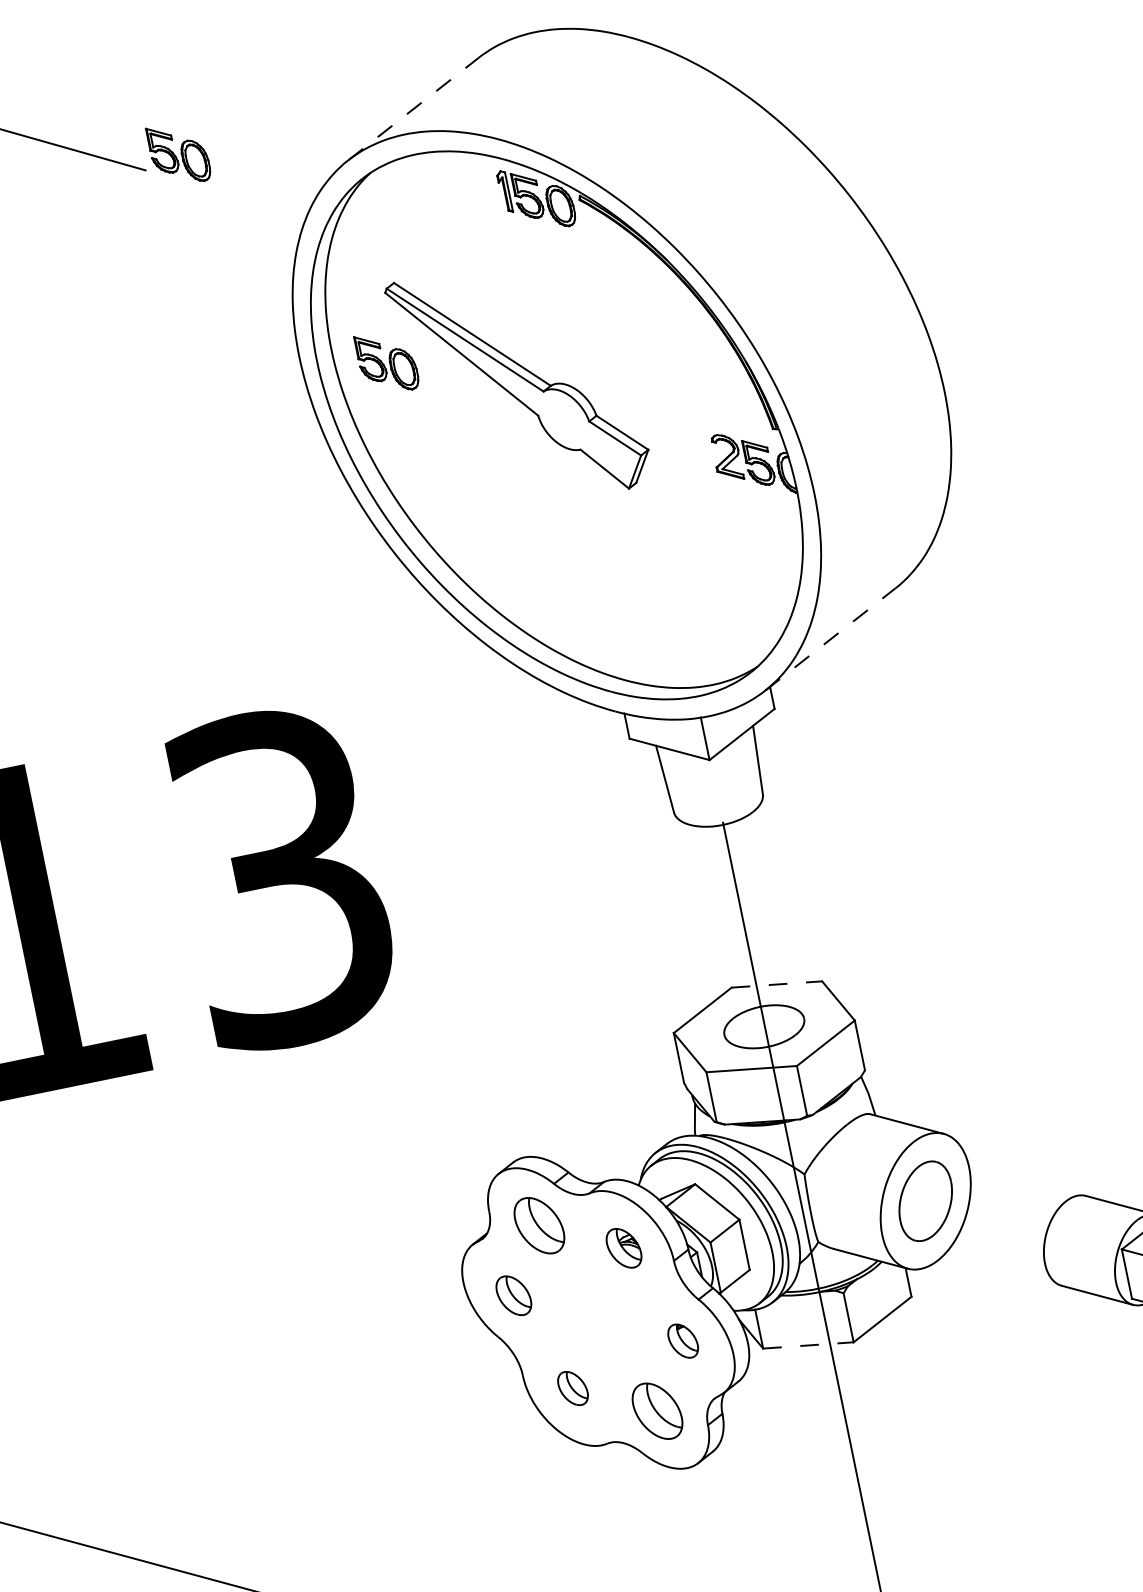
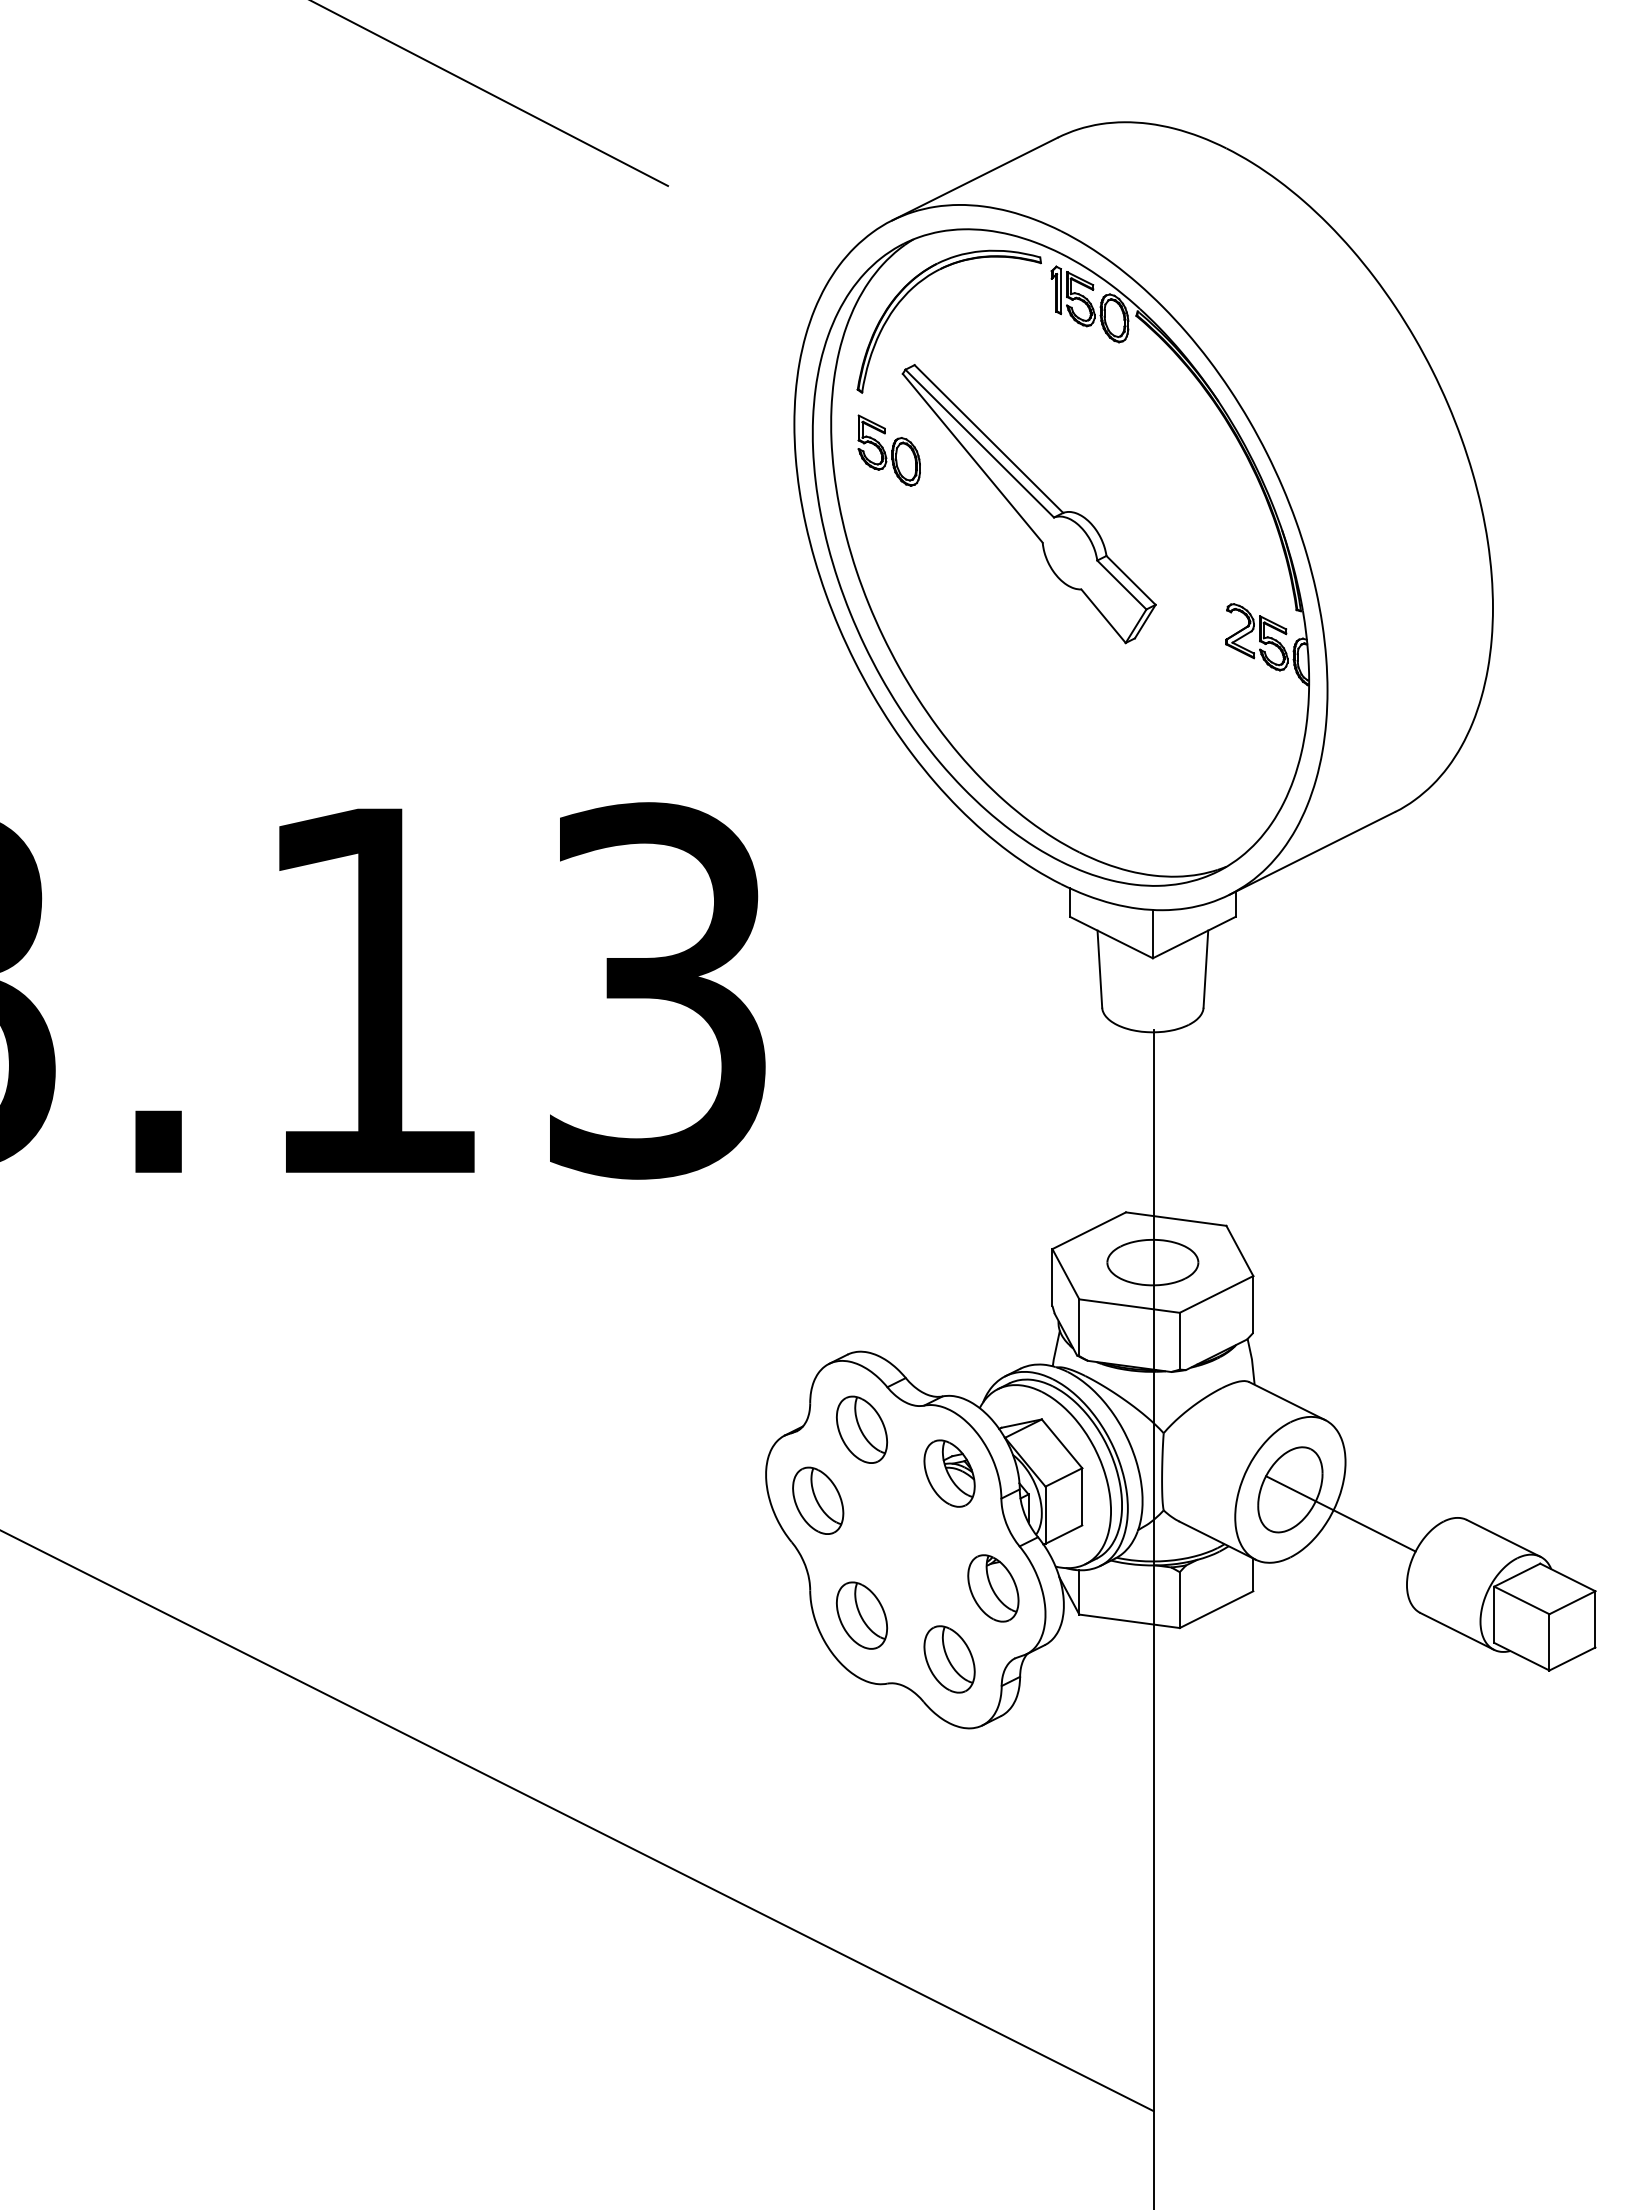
line: (413, 108) -> (975, 178), dashed -> solid
part: (178, 154) -> (707, 175), removed
part: (382, 212) -> (917, 285), added
line: (830, 639) -> (1312, 853), dashed -> solid
line: (777, 984) -> (1176, 1219), dashed -> solid
line: (973, 1212) -> (1340, 1513), added
part: (623, 1248) -> (949, 1473), size x1.43
part: (514, 1295) -> (818, 1500), size x1.43
part: (683, 1341) -> (993, 1588), size x1.67
line: (808, 1345) -> (1129, 1621), dashed -> solid
part: (573, 1388) -> (862, 1615), size x1.67

